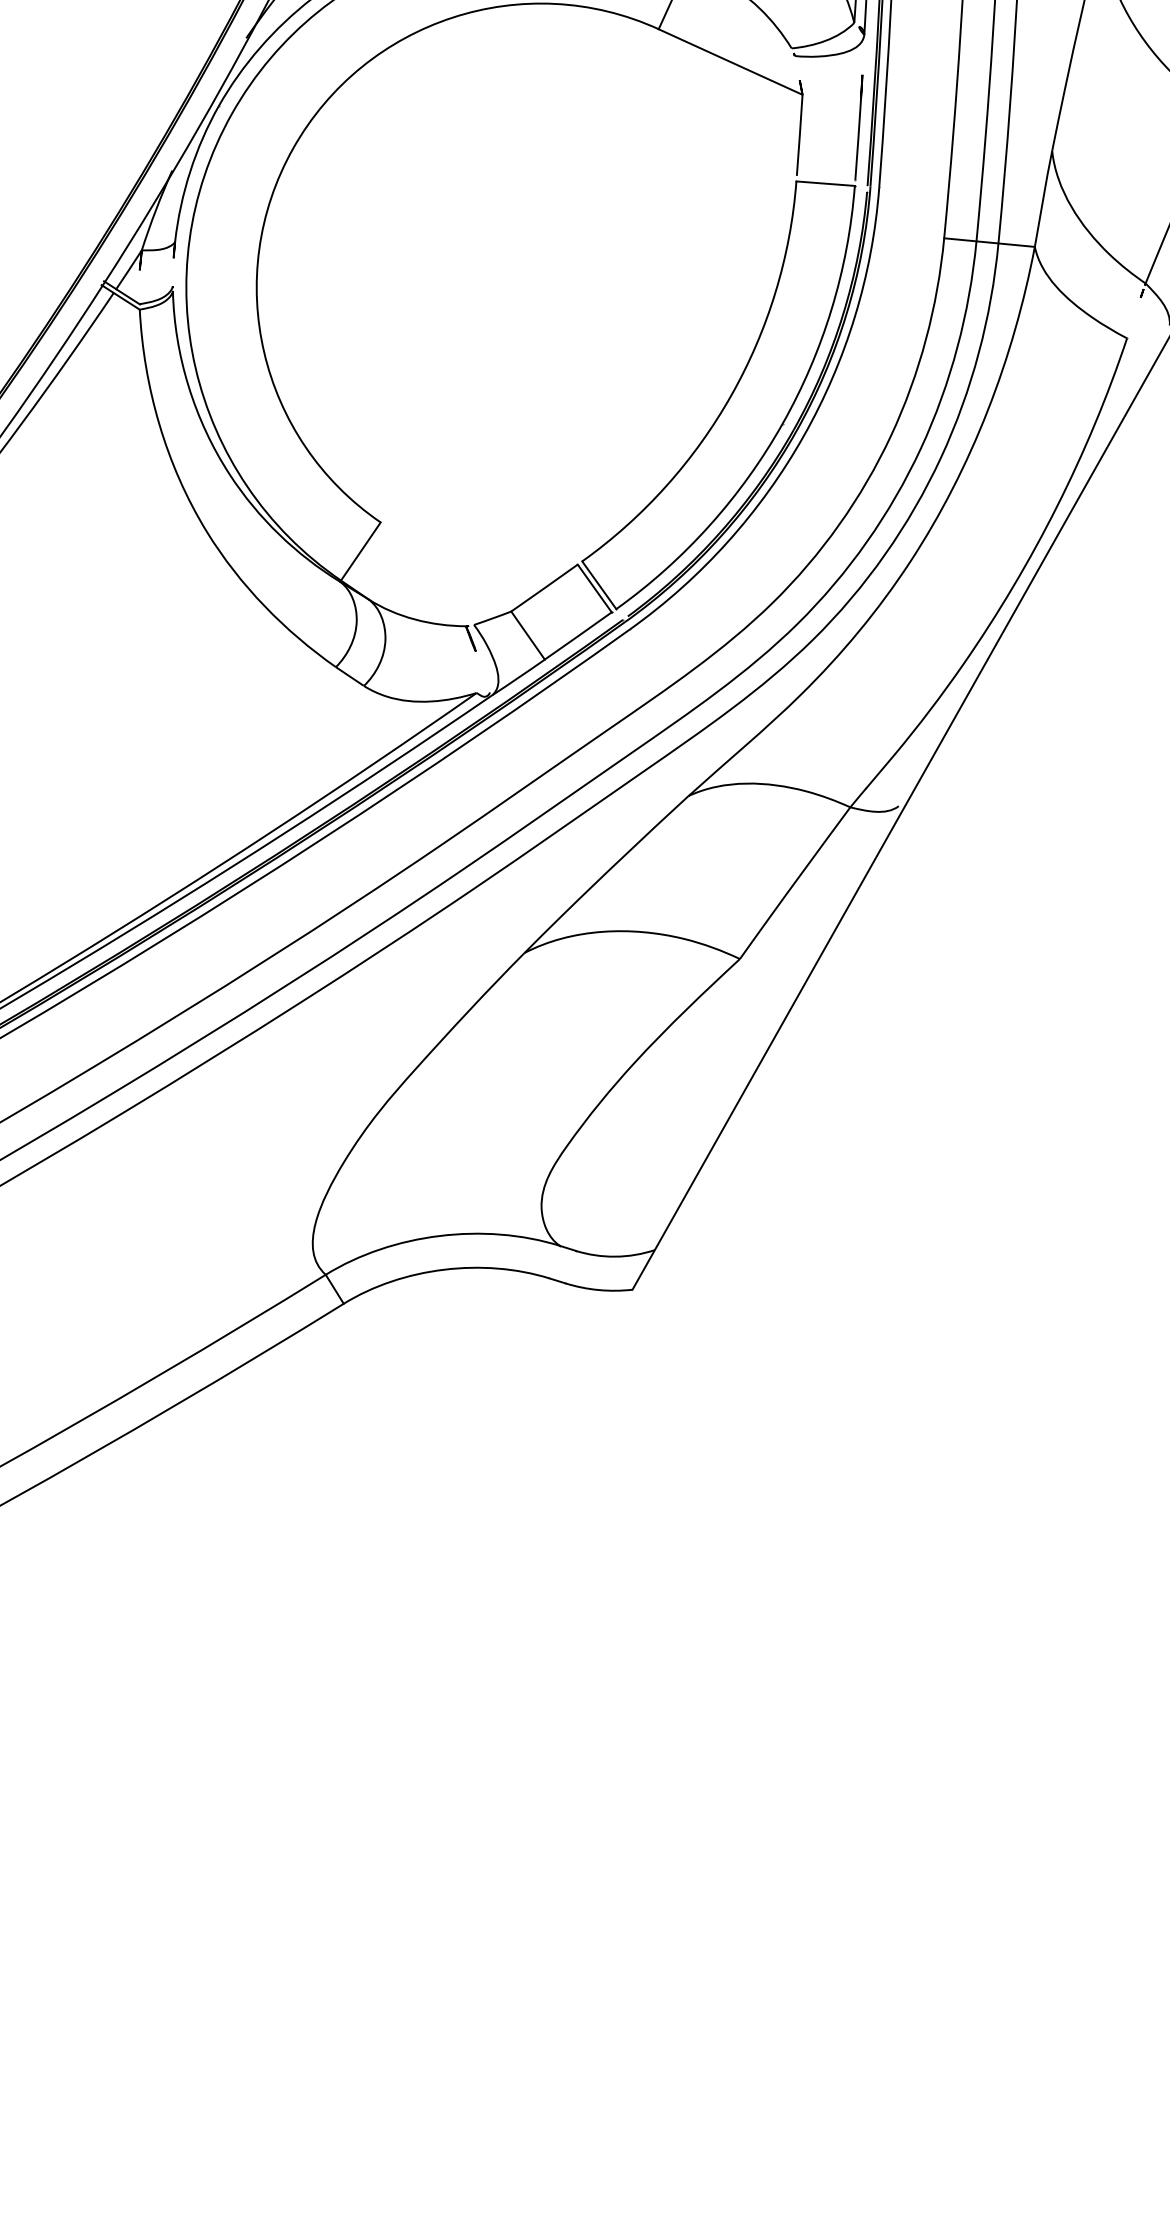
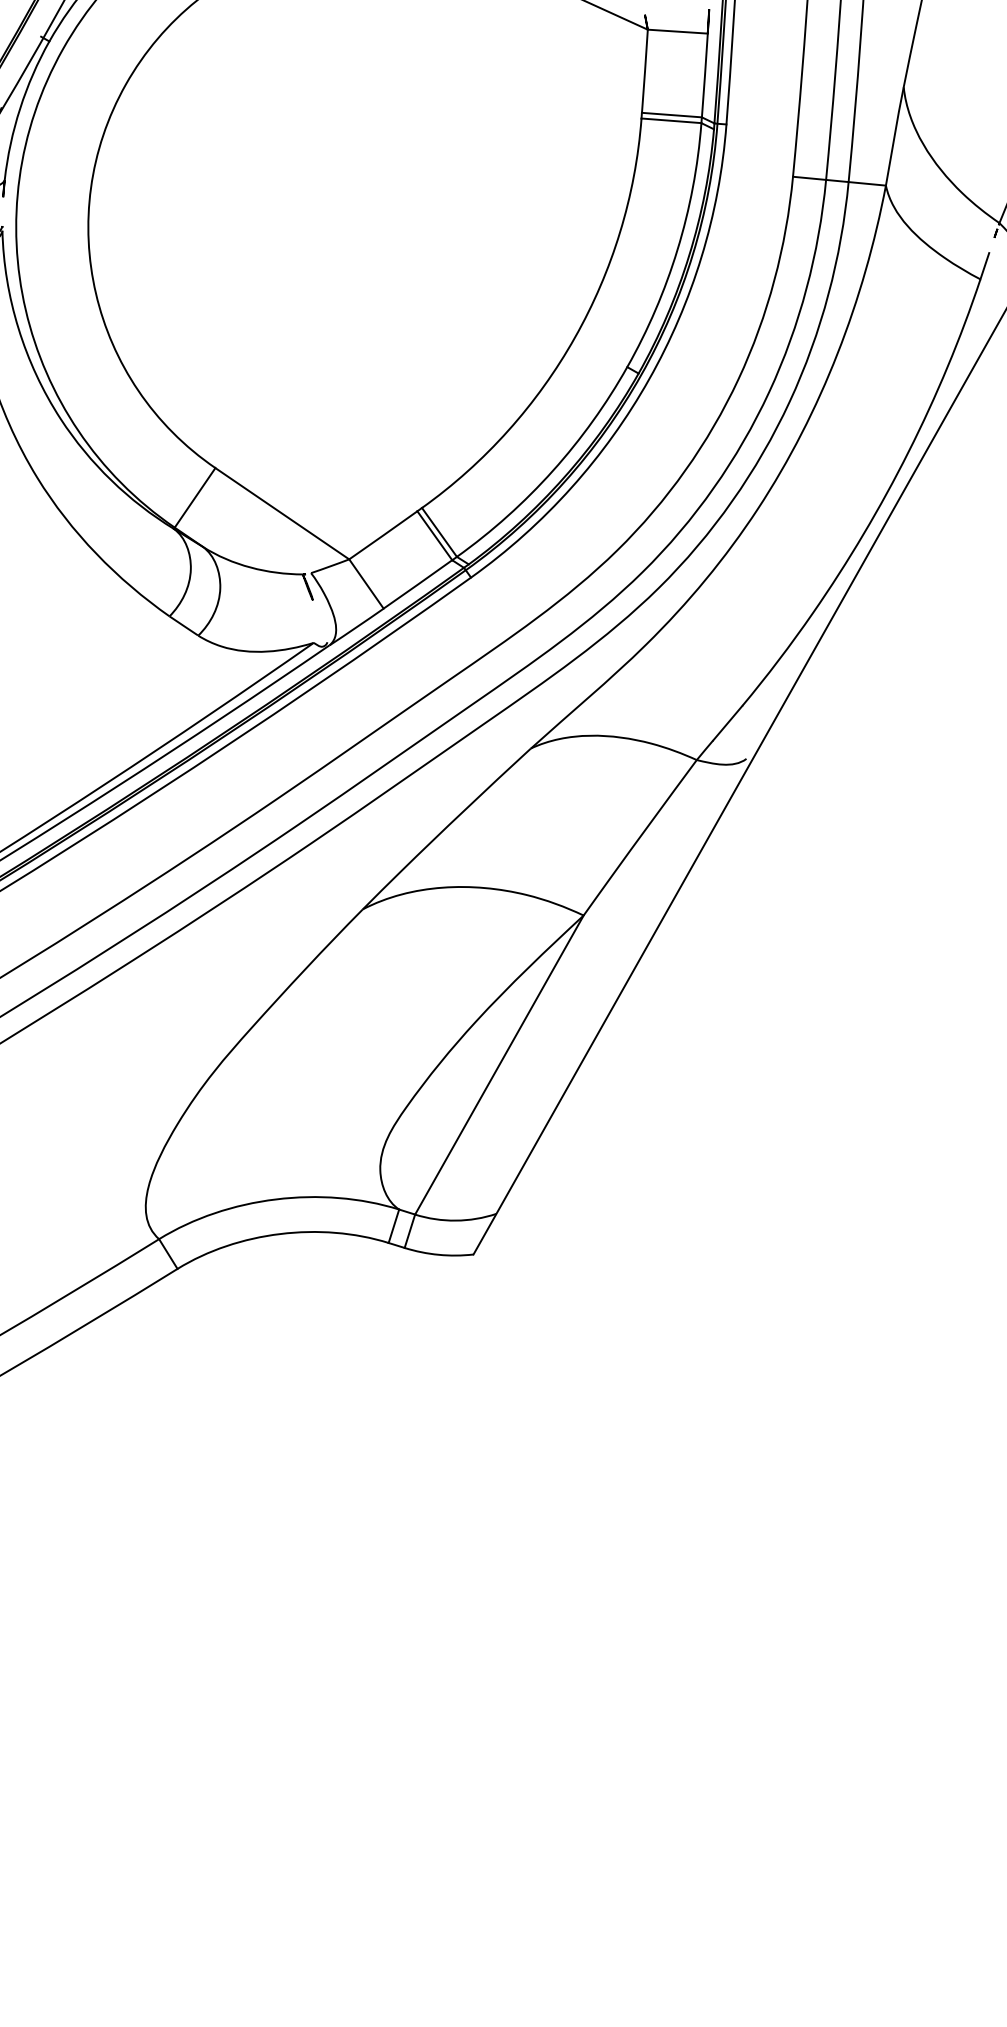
line: (831, 96) -> (677, 31), added
line: (825, 177) -> (671, 114), added
line: (445, 566) -> (281, 513), added
line: (657, 1104) -> (499, 1064), added

